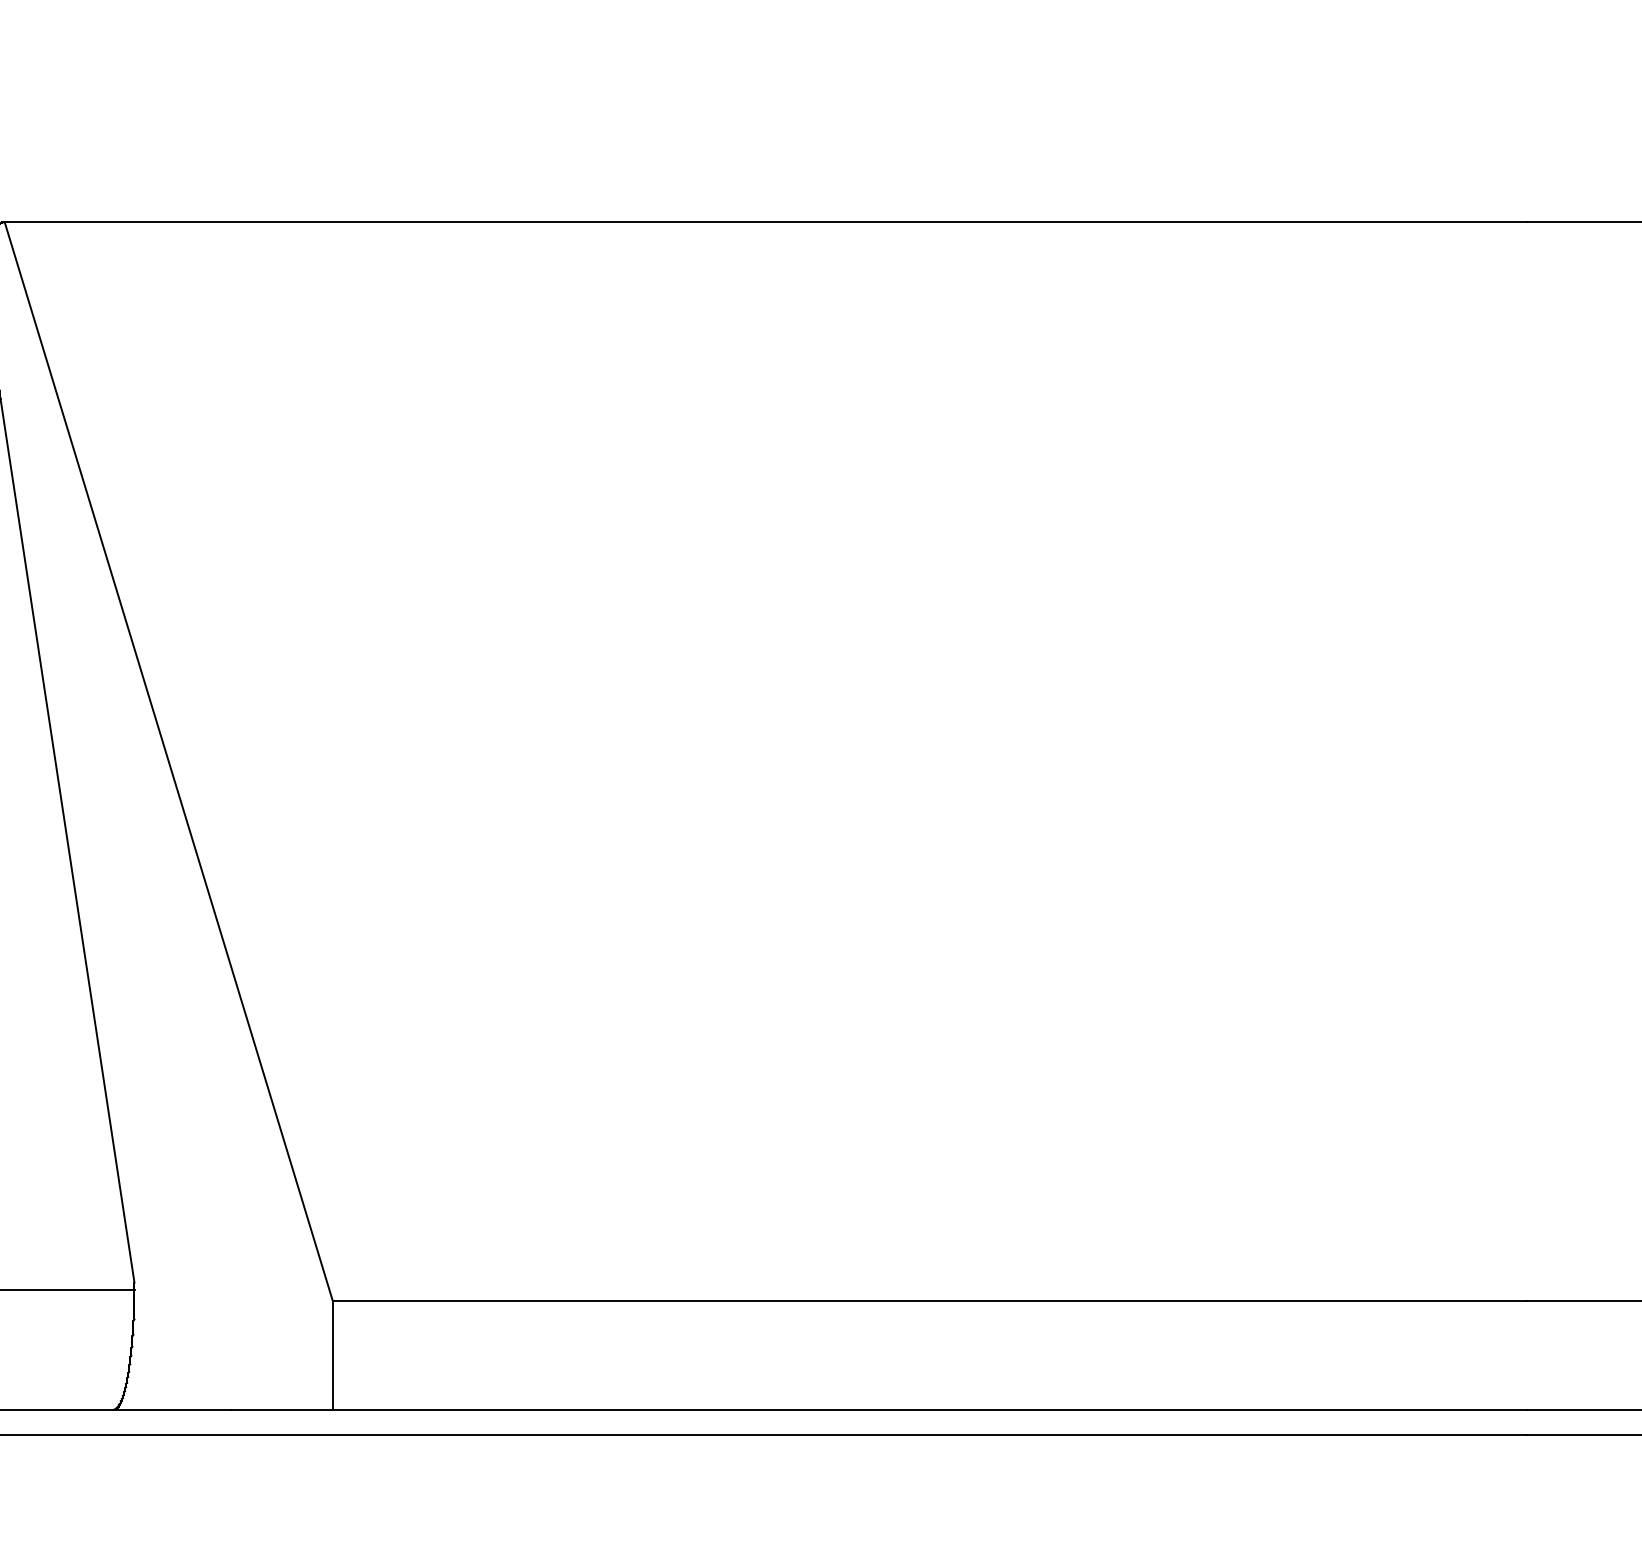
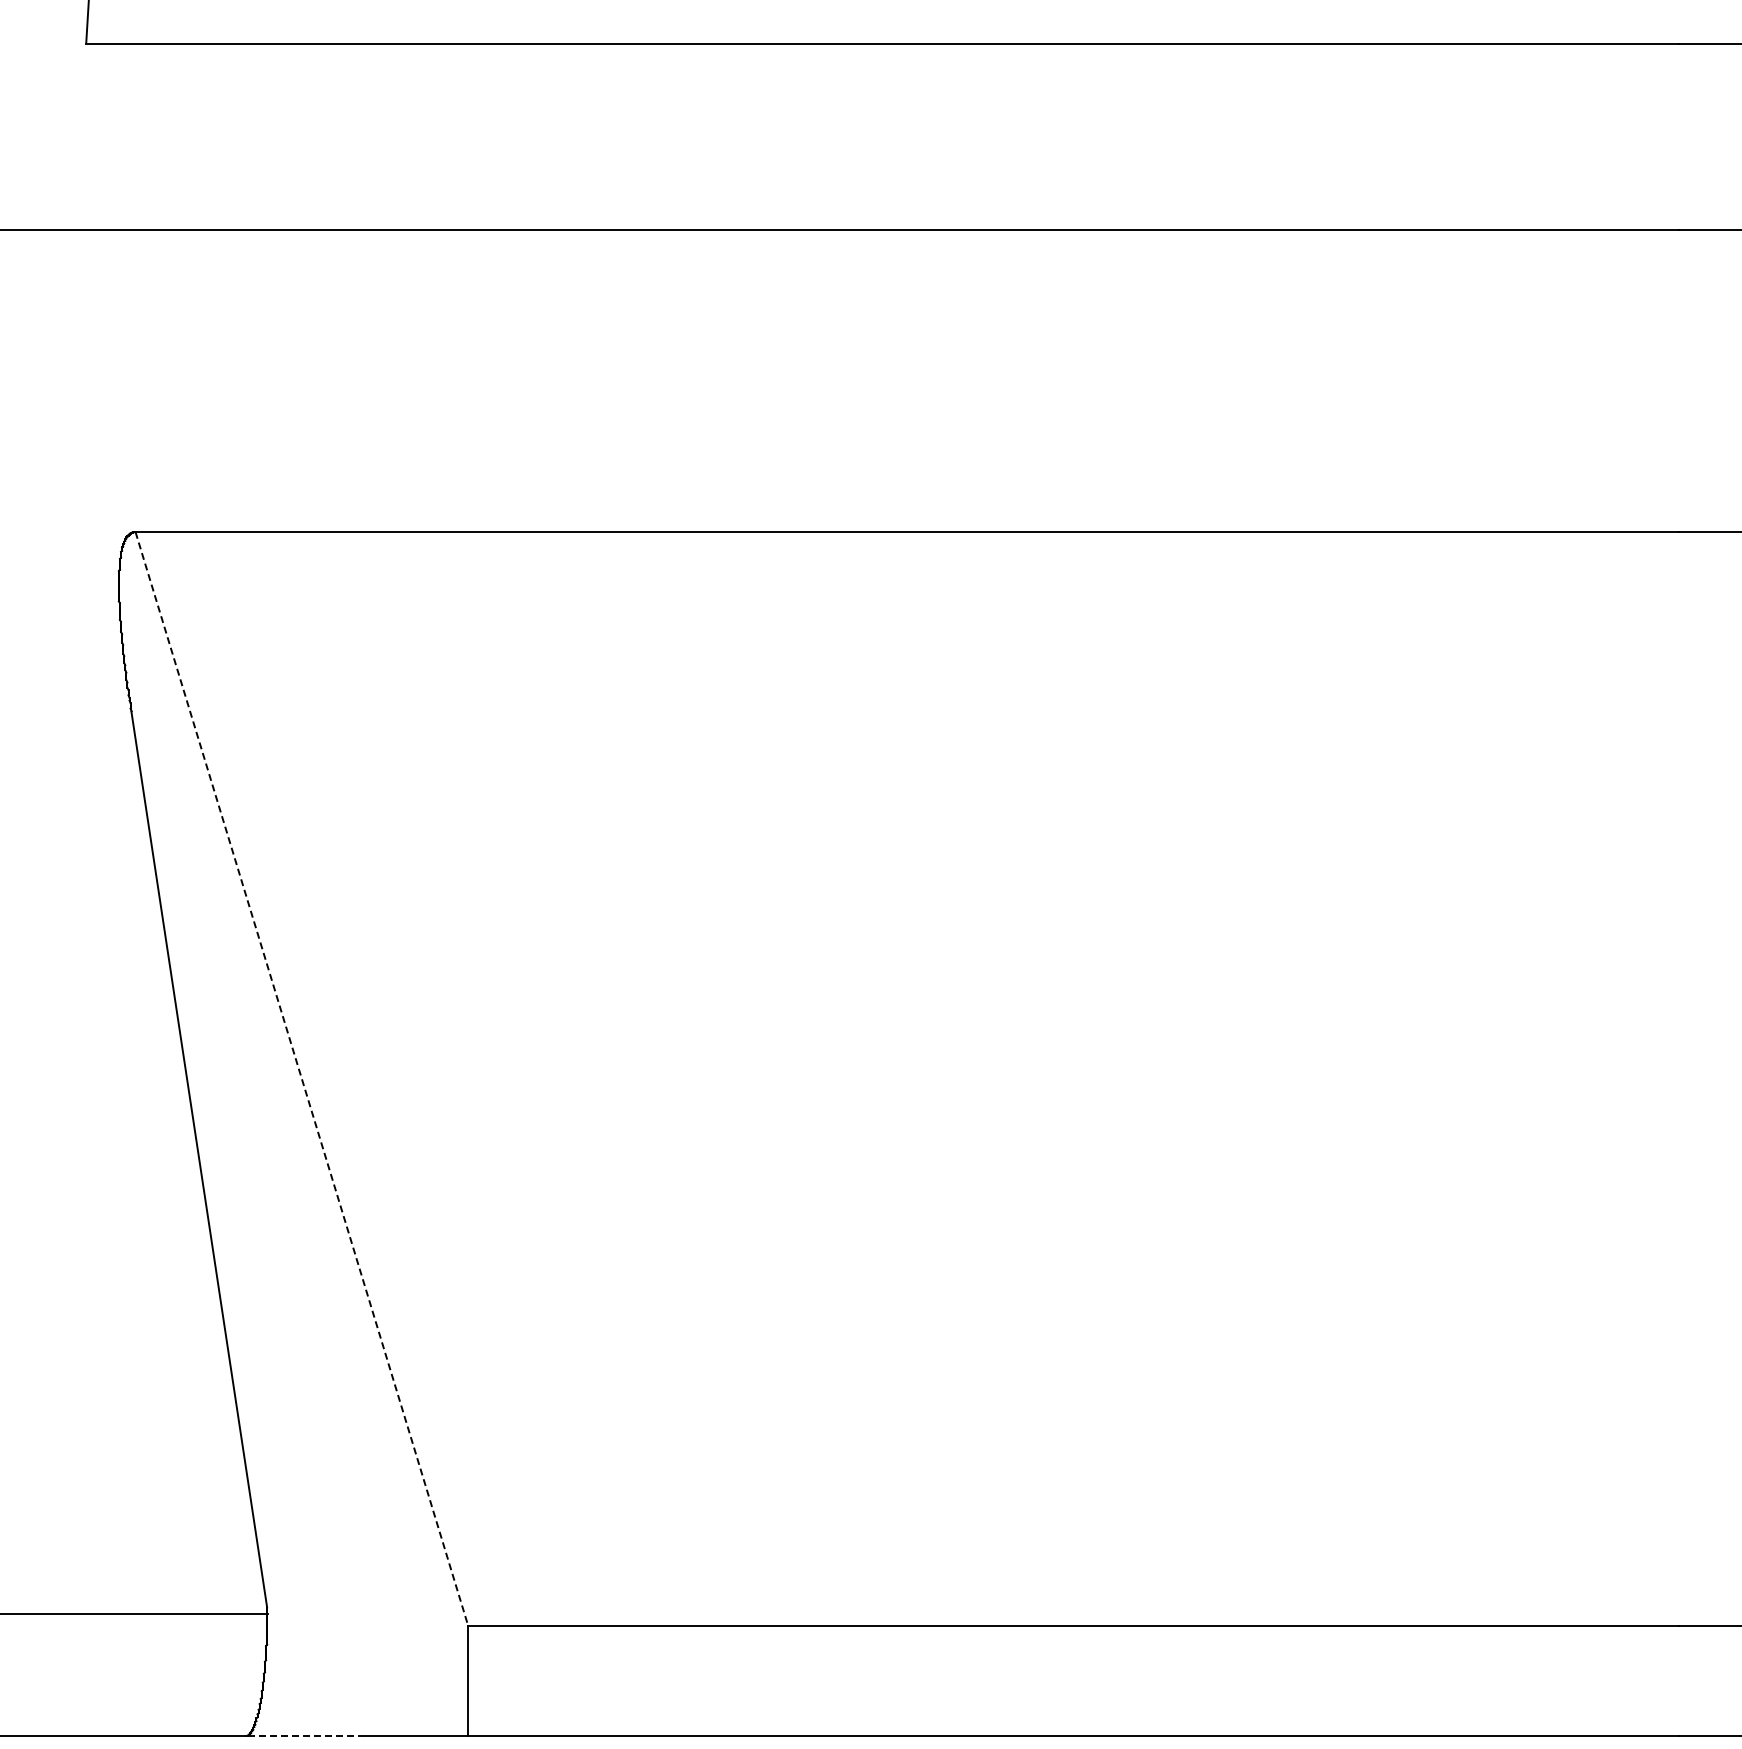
line: (168, 761) -> (301, 1078), solid -> dashed
line: (172, 1410) -> (305, 1736), solid -> dashed

